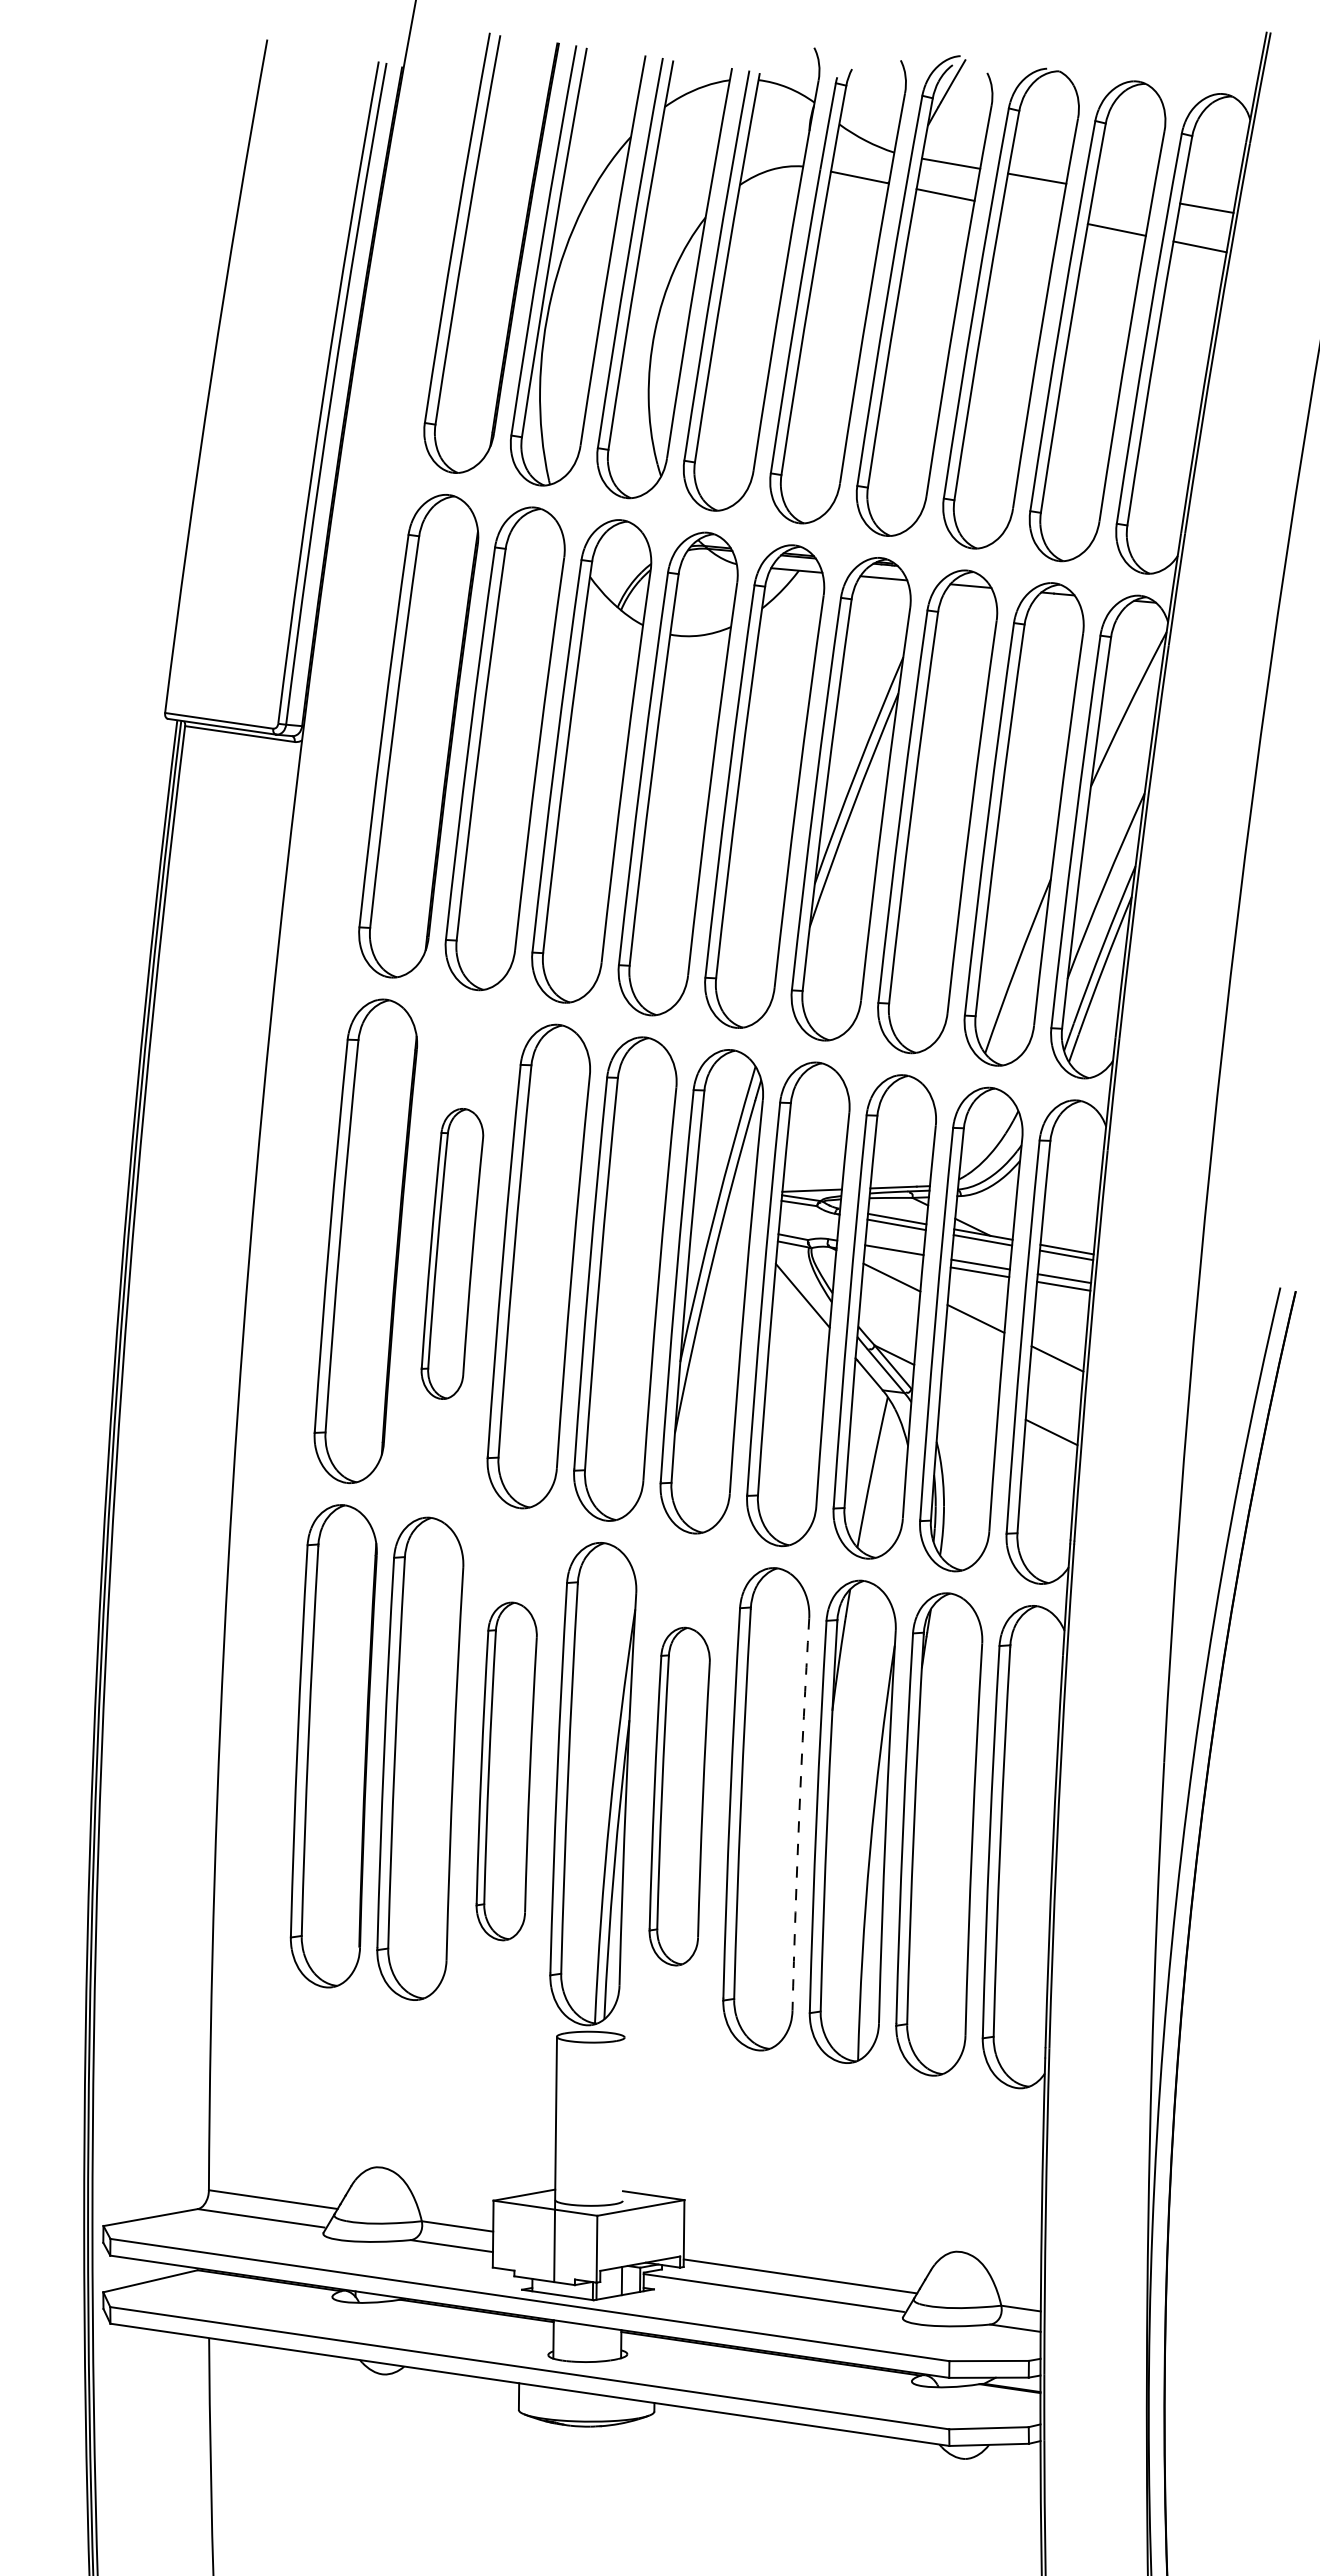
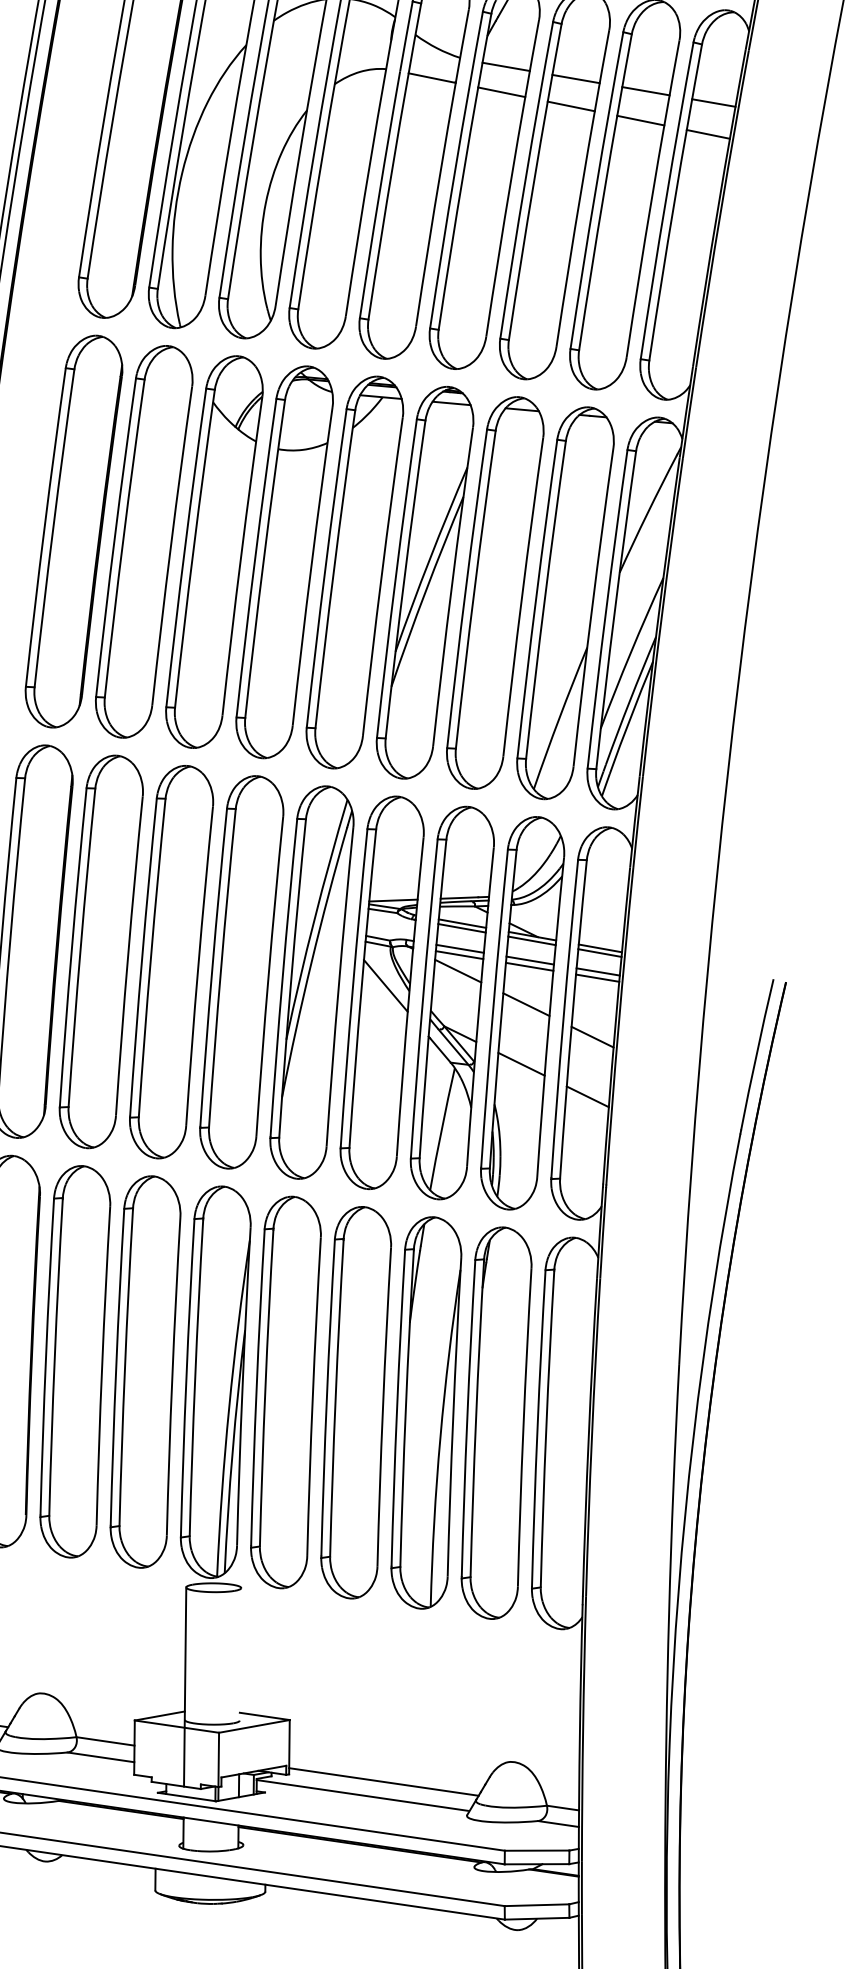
line: (1123, 193) -> (646, 91), added
line: (1031, 212) -> (571, 106), added
part: (452, 1253) -> (101, 951), size x1.67
line: (893, 1257) -> (459, 954), added
line: (969, 1392) -> (521, 1064), added
part: (506, 1771) -> (145, 1372), size x1.43
part: (679, 1796) -> (285, 1392), size x1.43
arc: (799, 1814) -> (383, 1406), dashed -> solid

